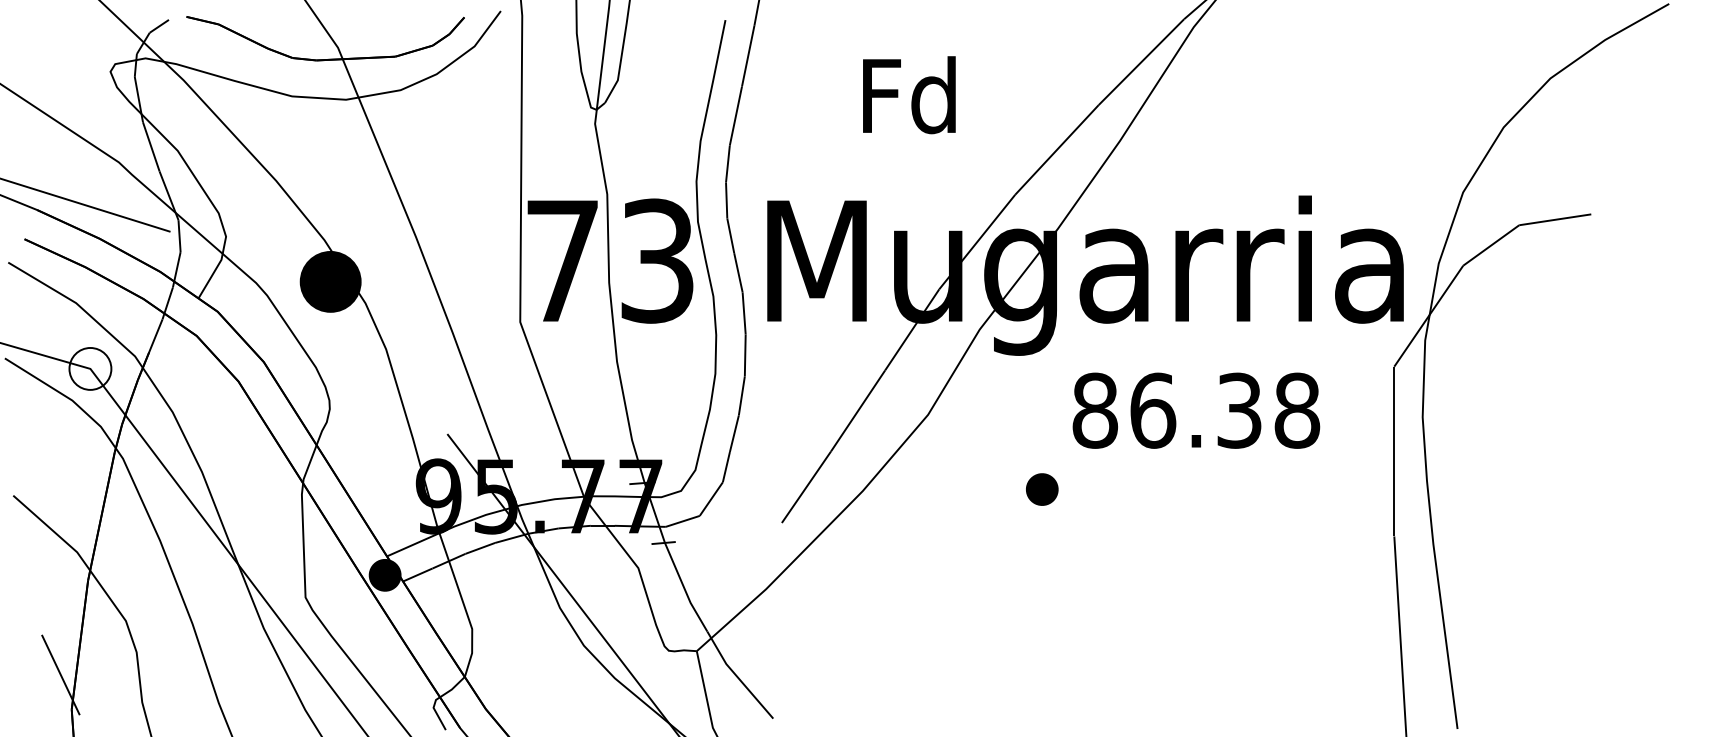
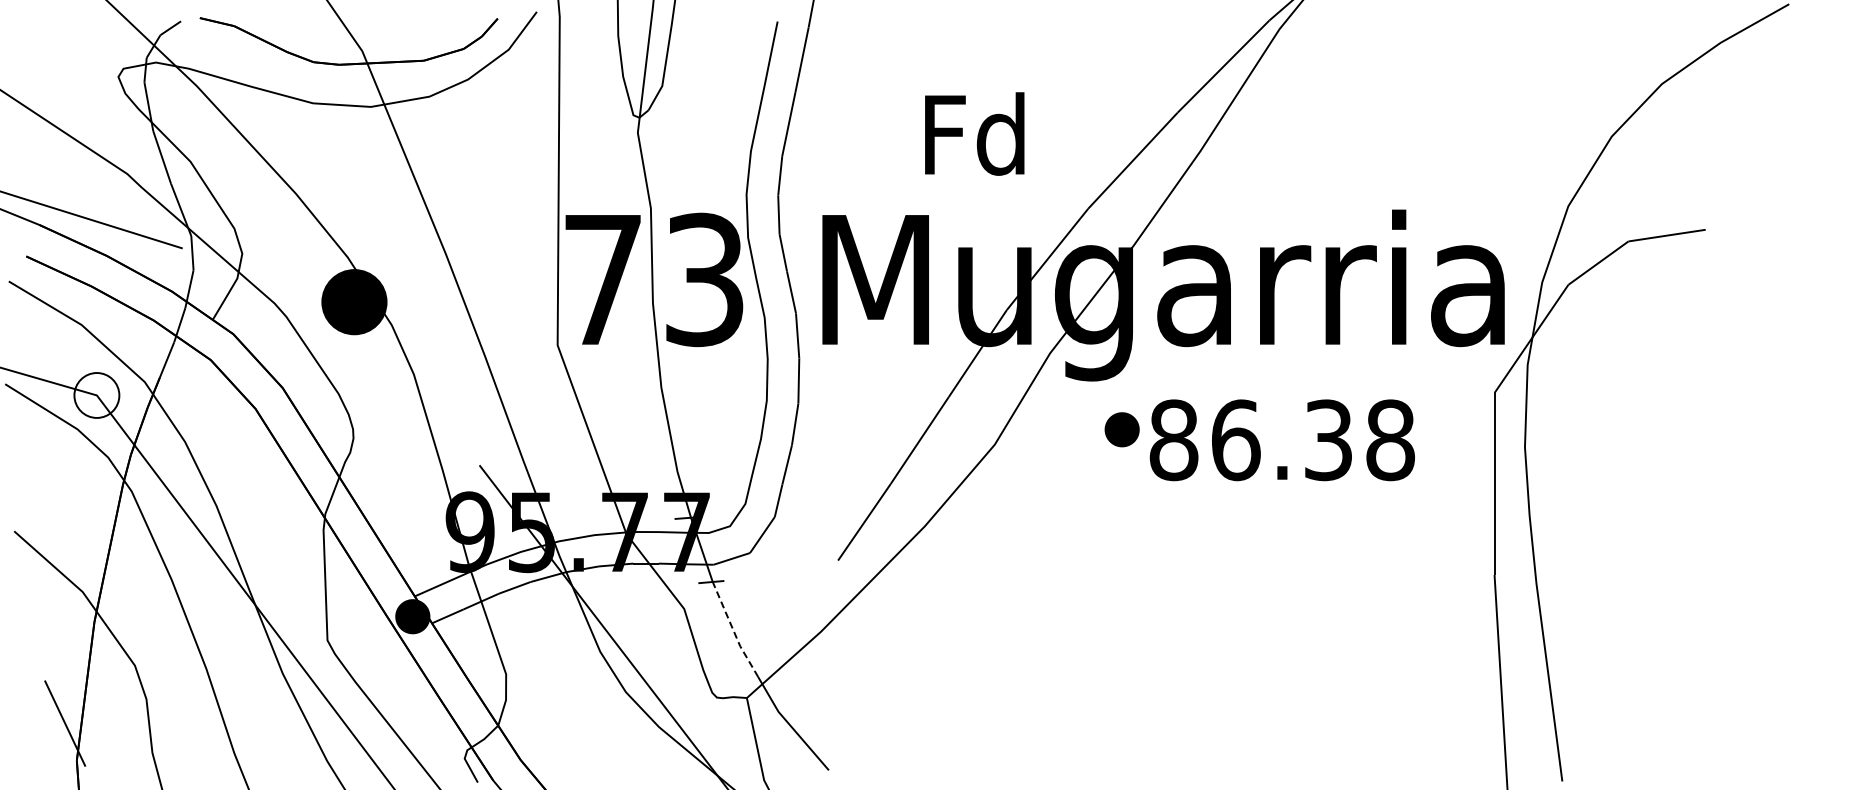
text: (909, 94) -> (974, 133), moved
part: (1041, 489) -> (1121, 429), moved
line: (684, 588) -> (733, 630), solid -> dashed

